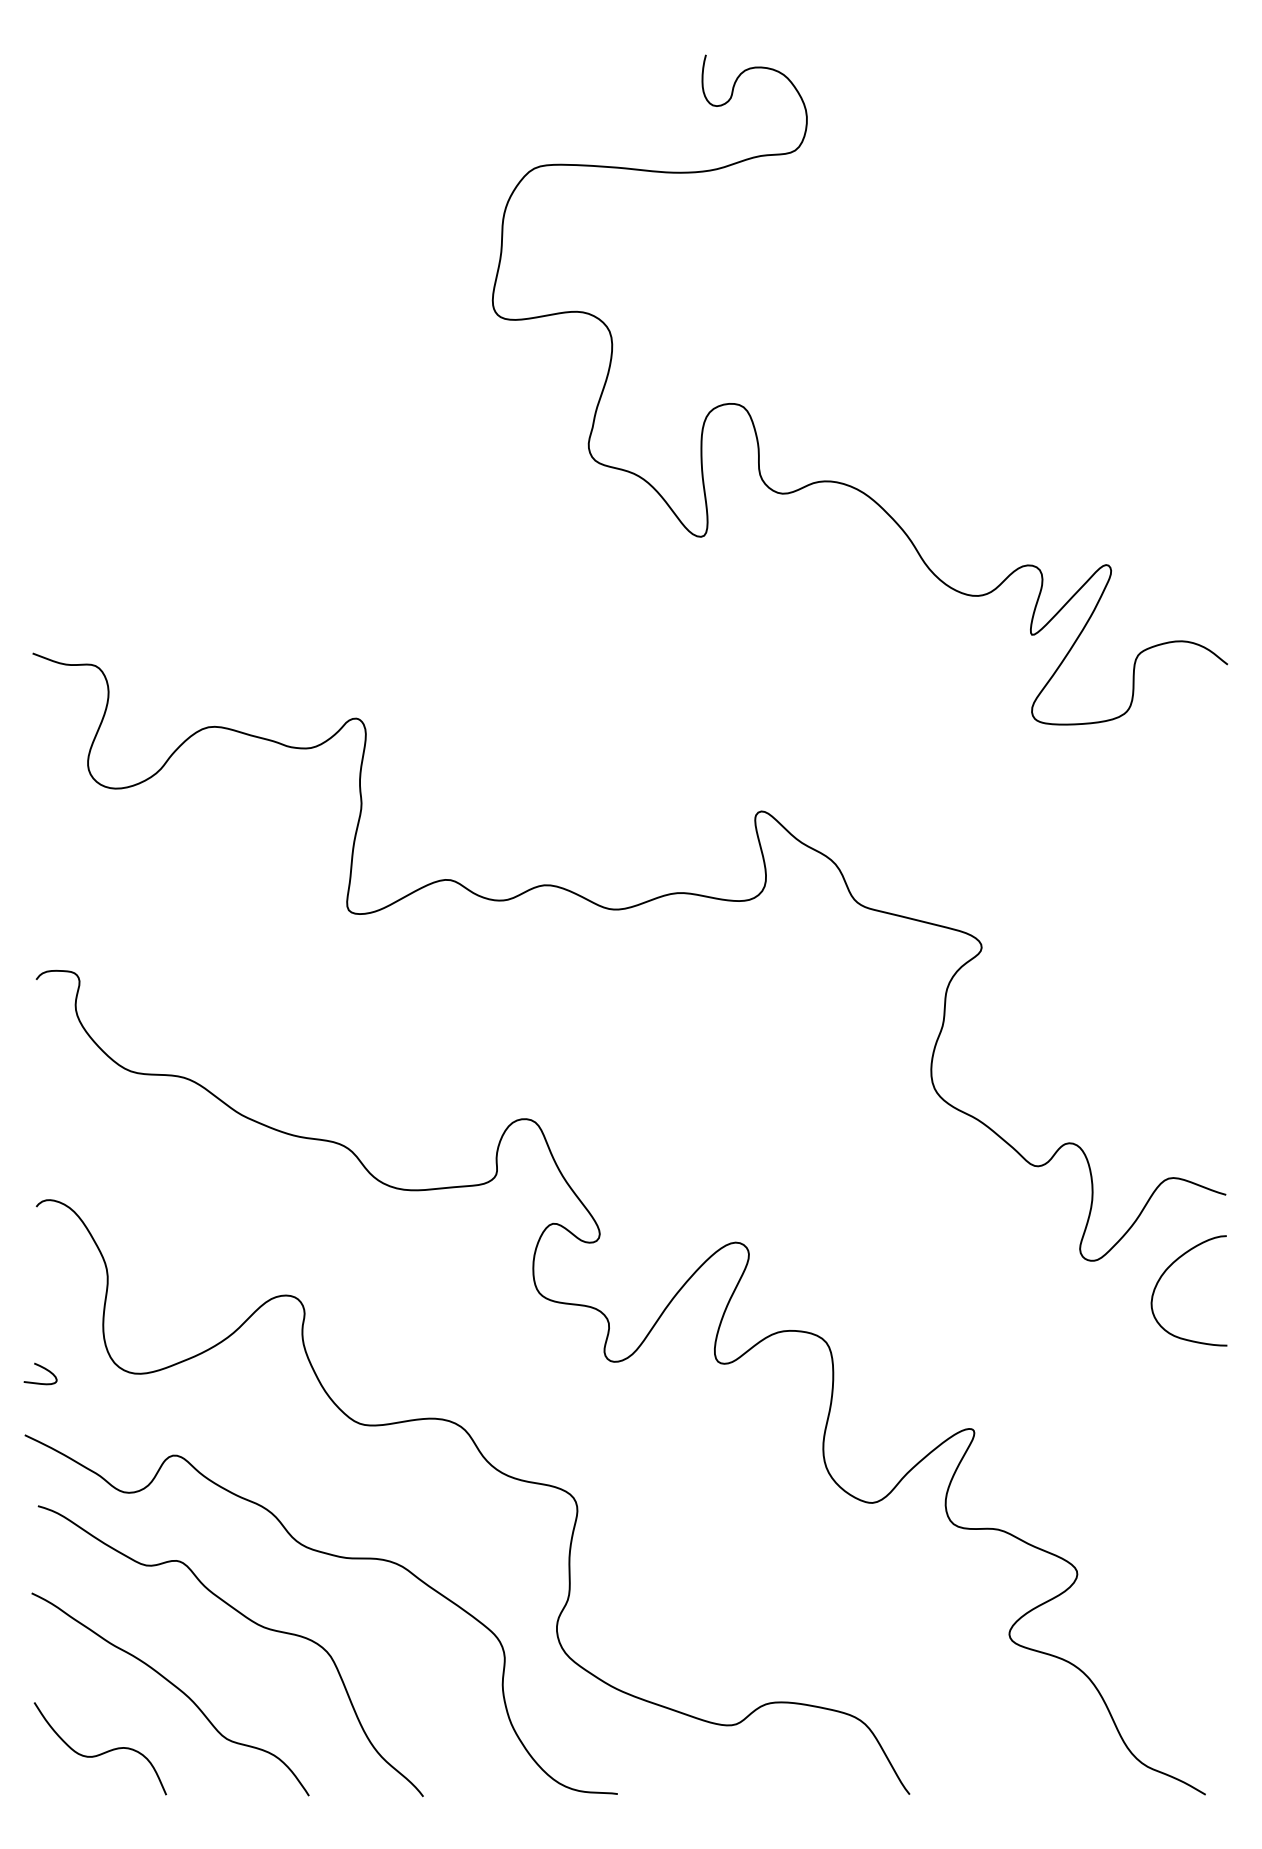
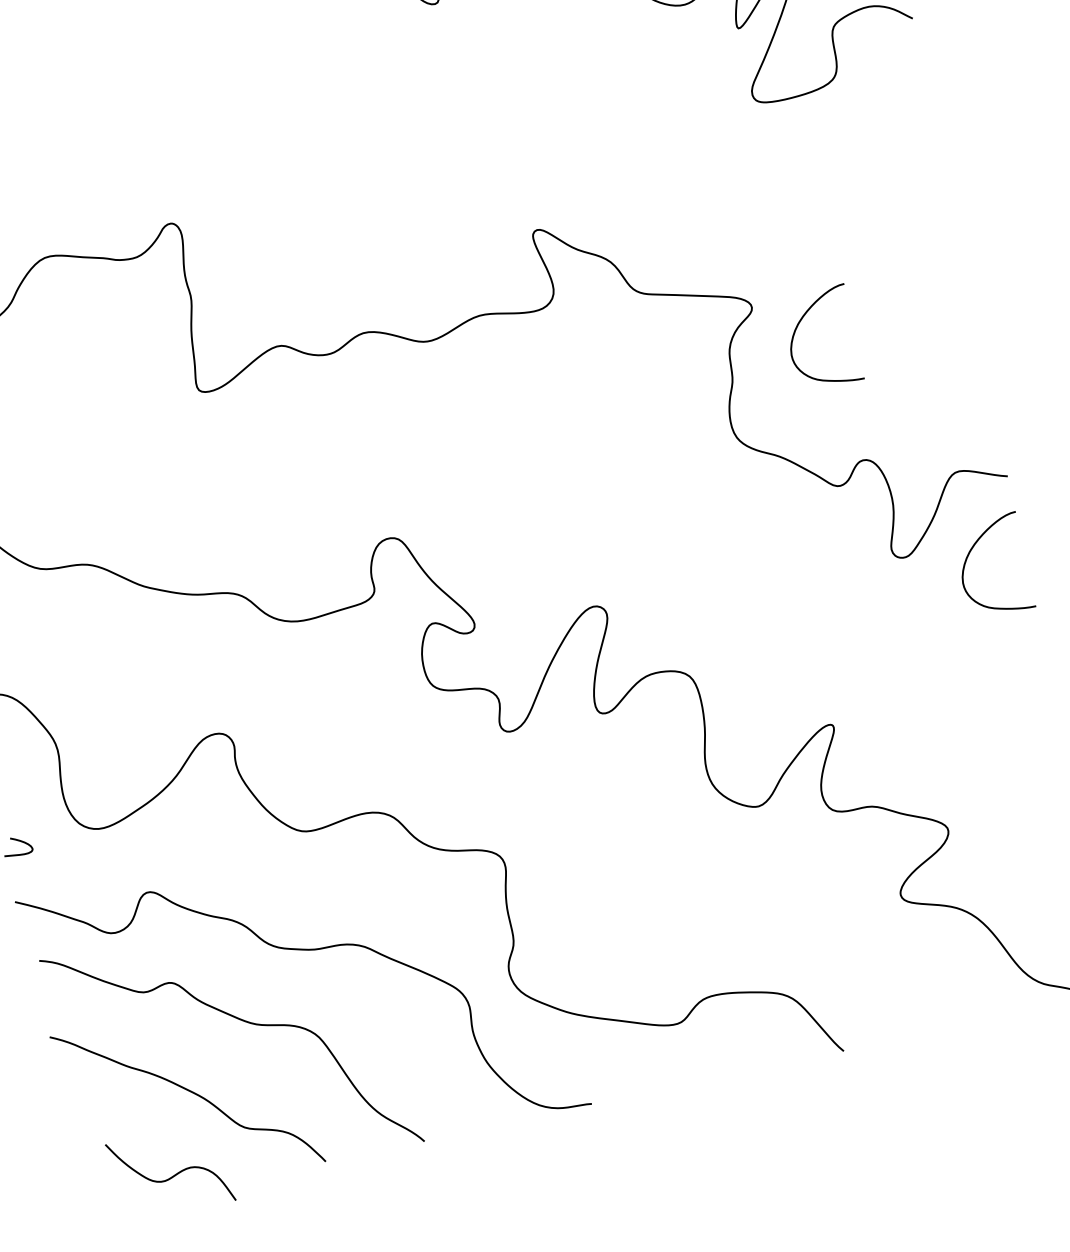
curve: (1030, 977) -> (799, 324), added
curve: (102, 1752) -> (173, 1175), moved

